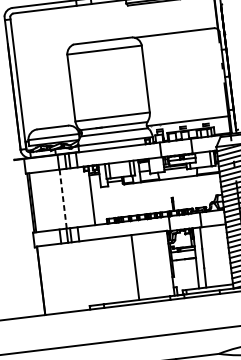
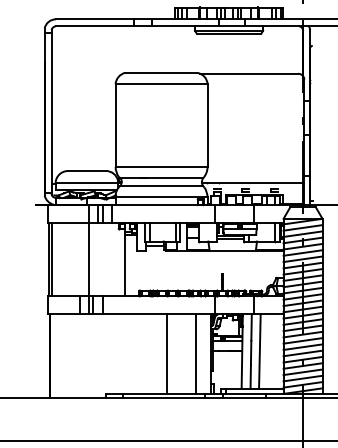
line: (63, 199) -> (89, 260), dashed -> solid
line: (209, 256) -> (259, 351), added
line: (159, 264) -> (196, 353), added

